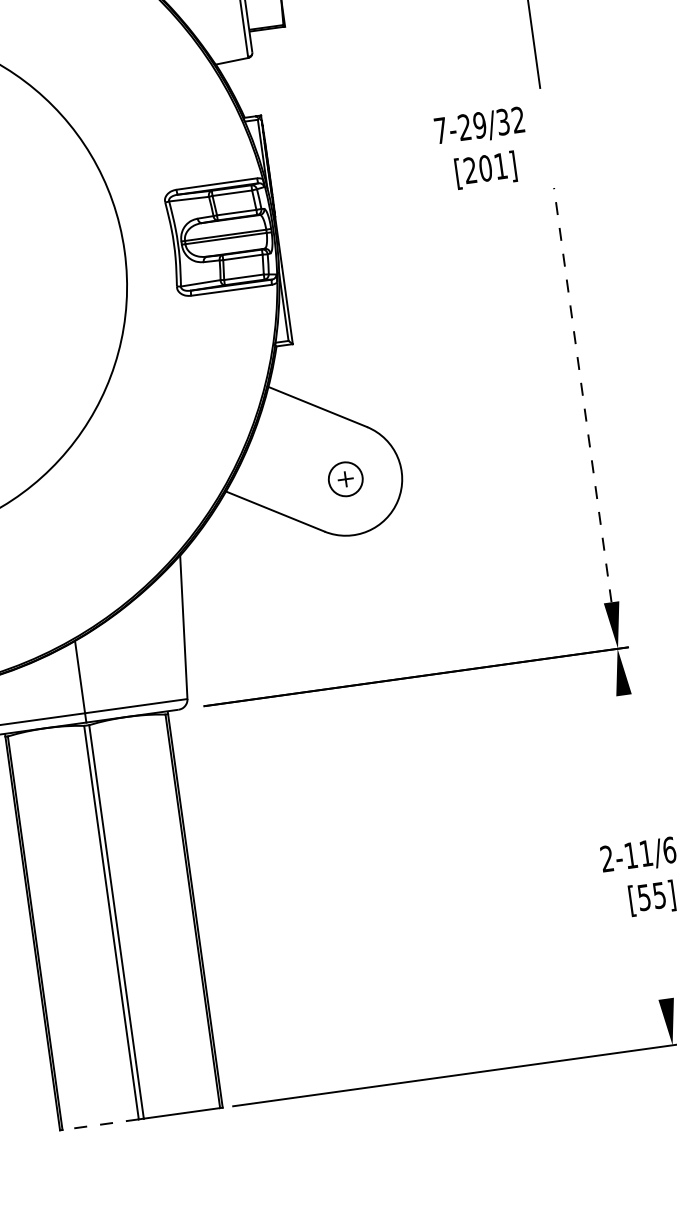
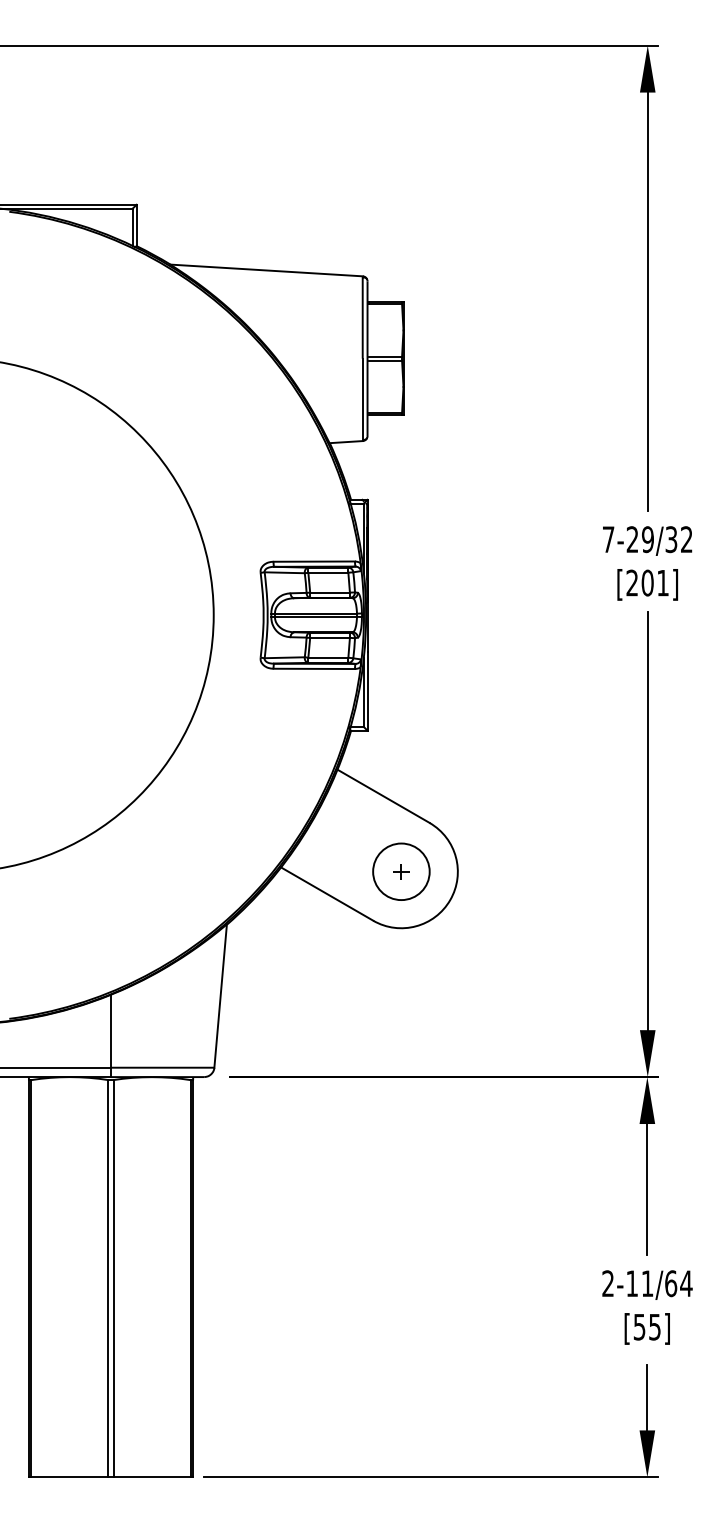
text: (482, 149) -> (647, 563), moved
line: (582, 394) -> (647, 820), dashed -> solid
circle: (345, 478) -> (401, 871), size x1.67
line: (633, 760) -> (647, 1189), added
line: (661, 966) -> (647, 1397), added
line: (100, 1124) -> (69, 1477), dashed -> solid

